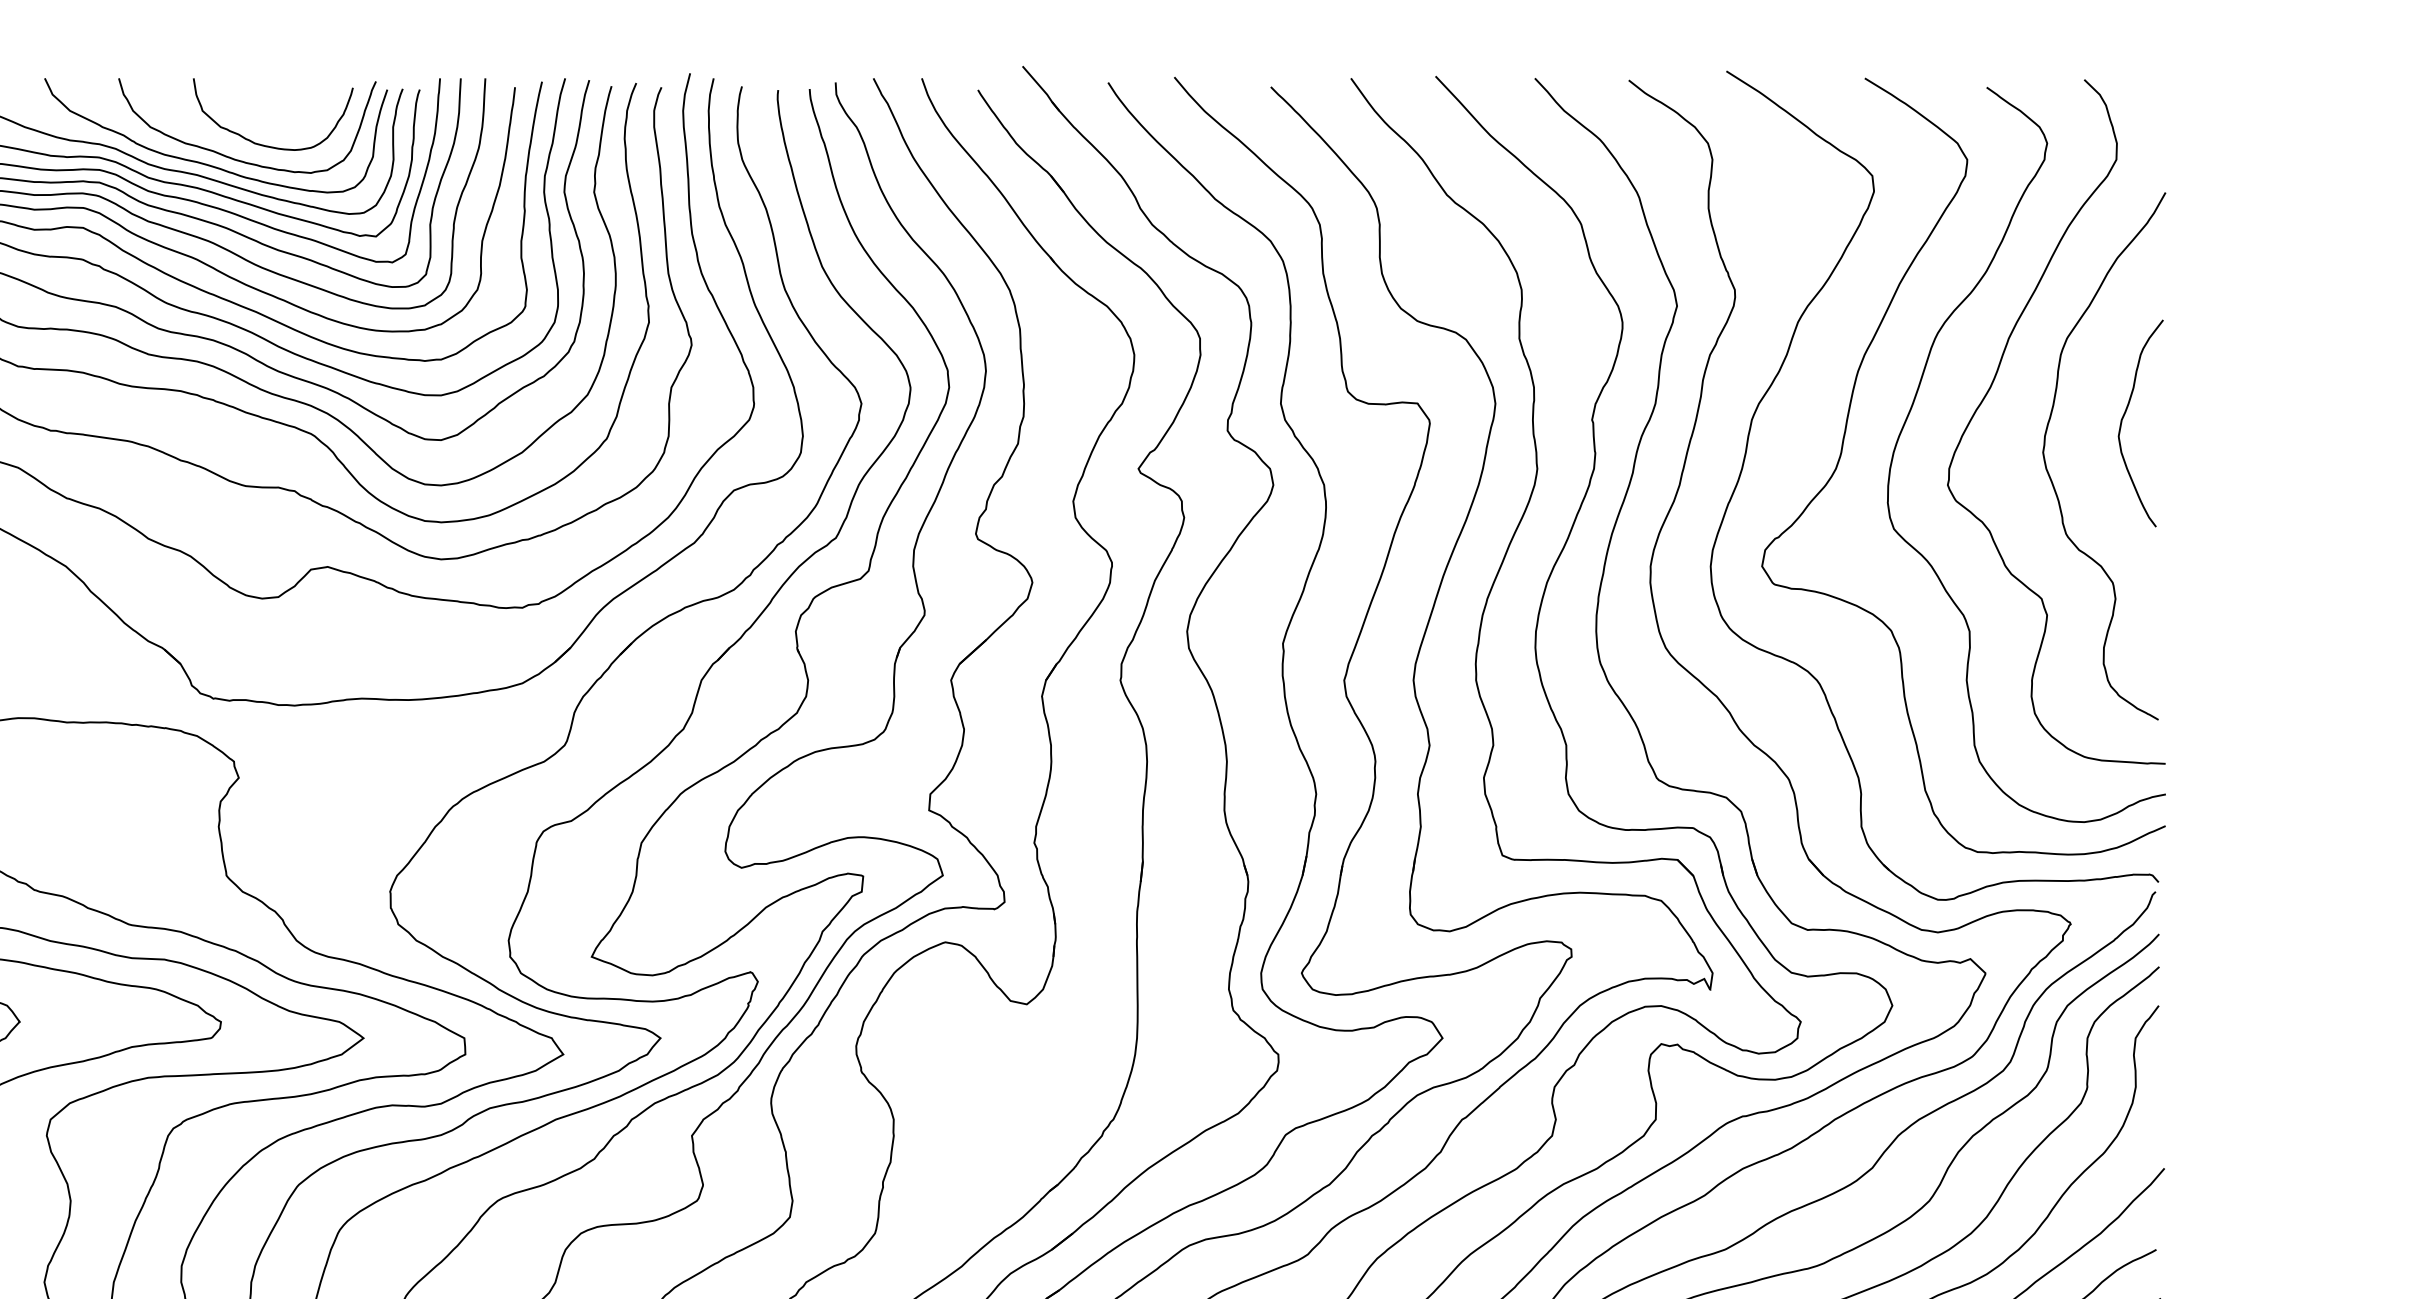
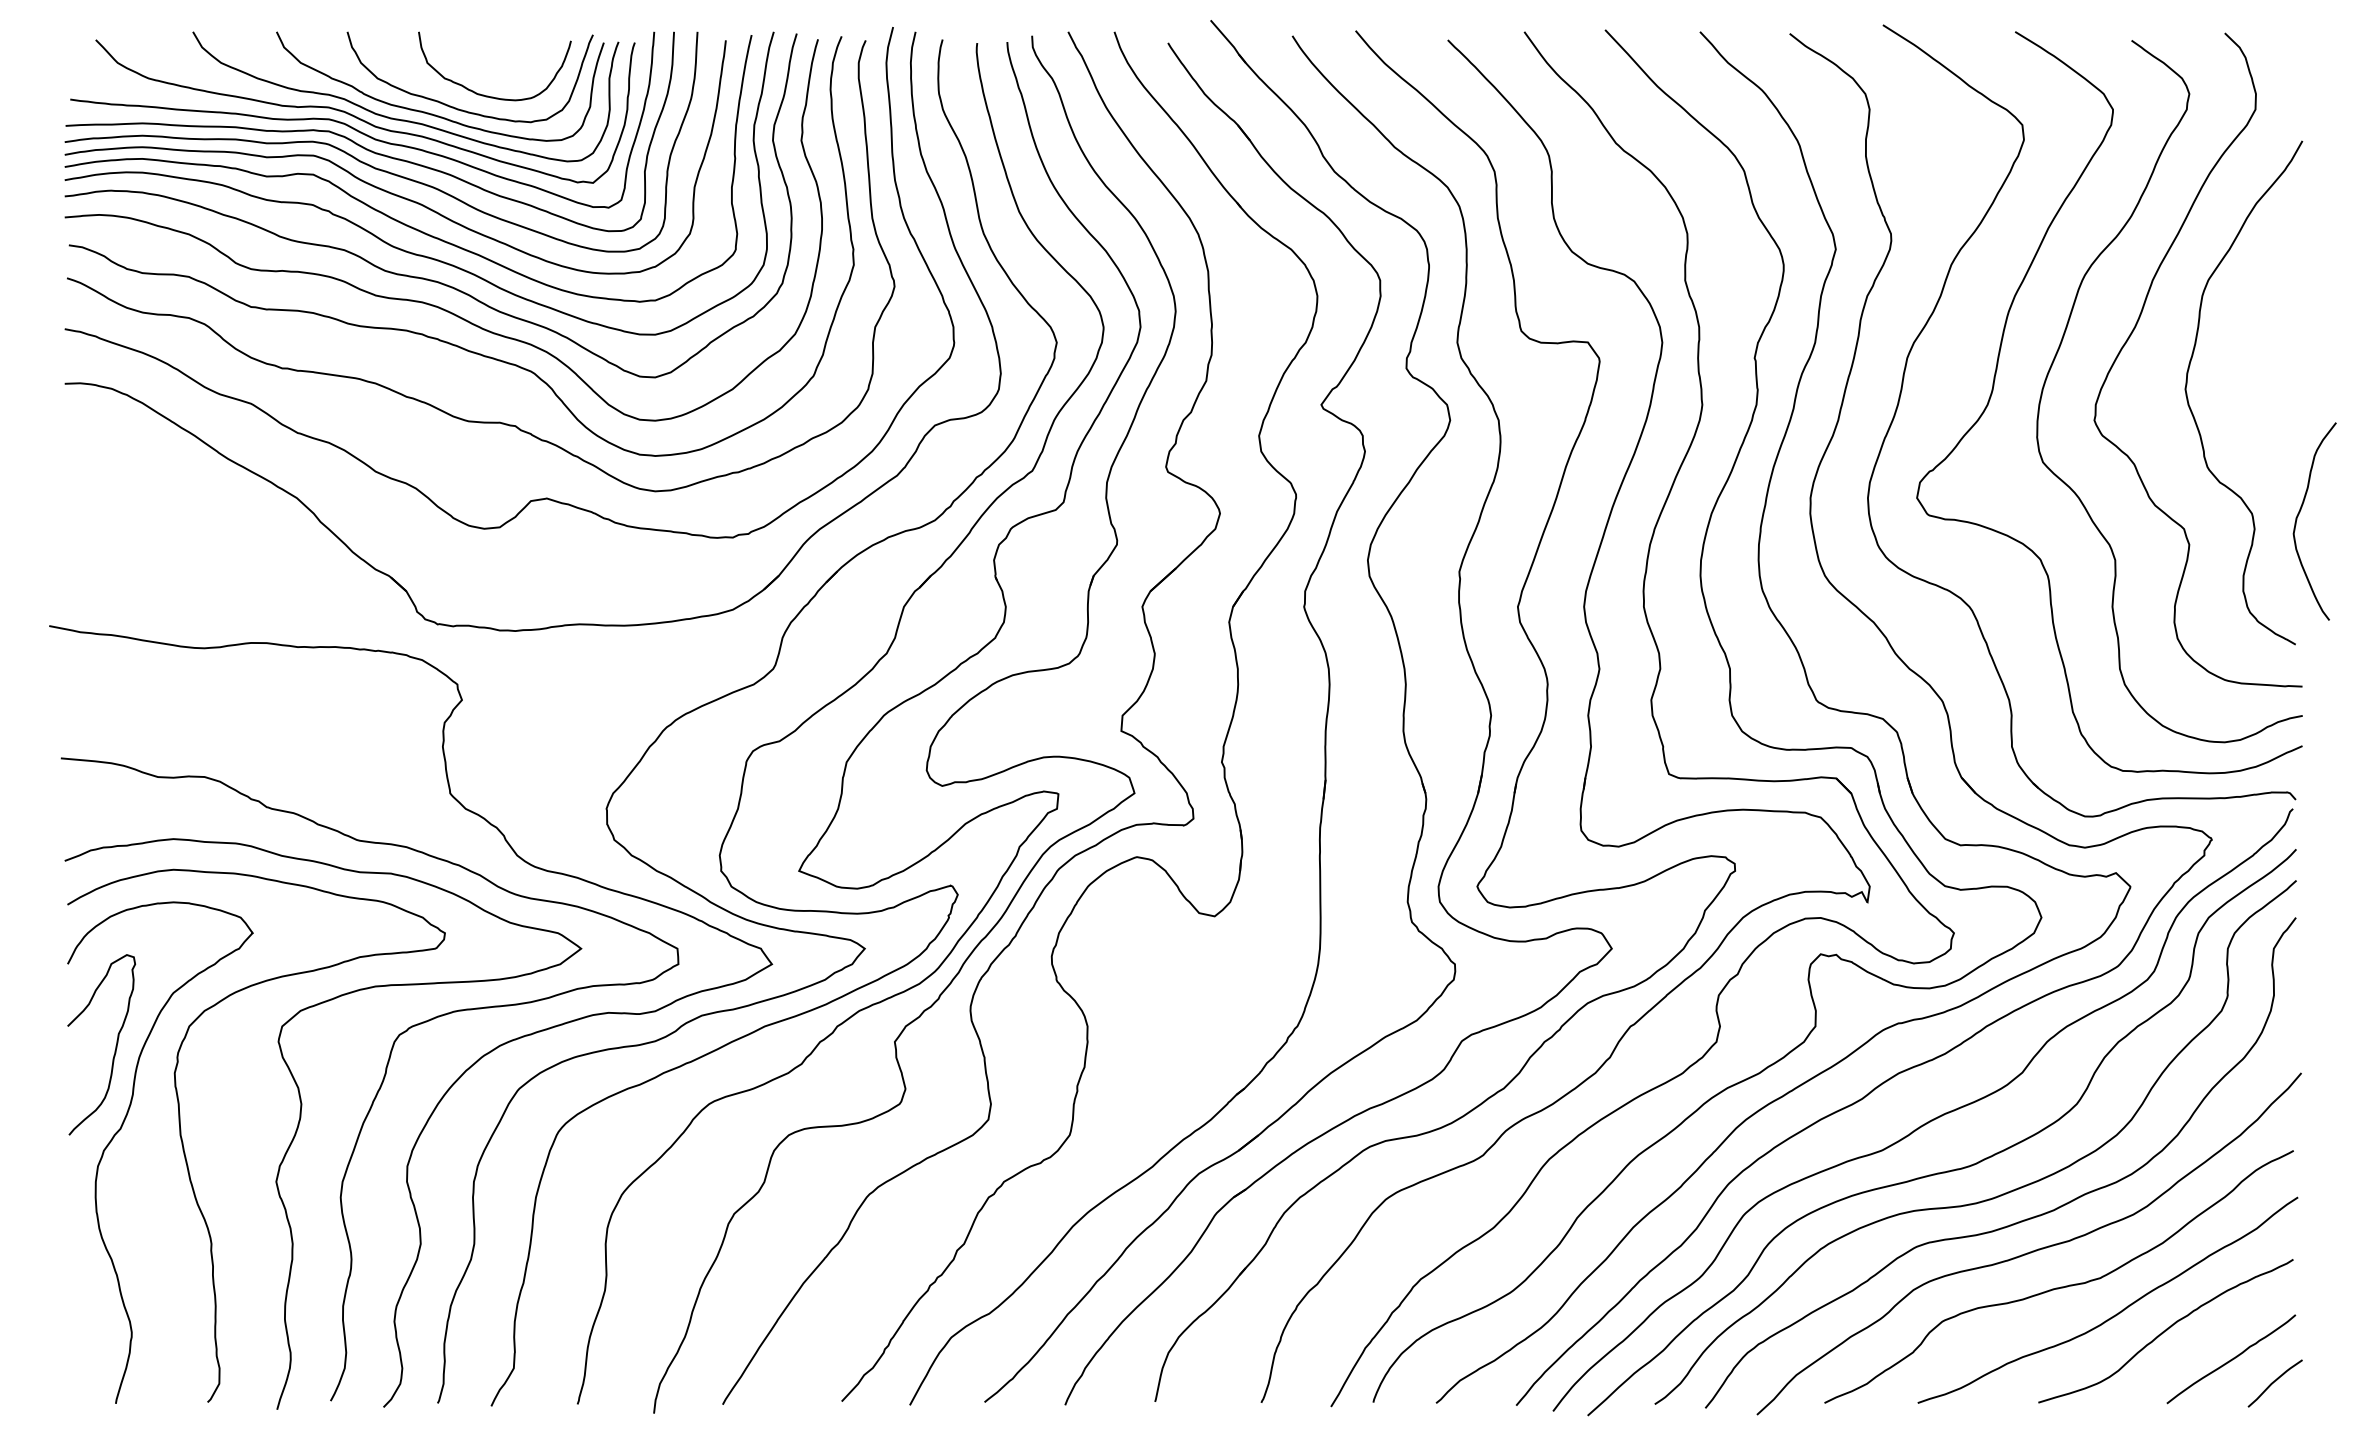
curve: (2124, 416) -> (2299, 514), moved

